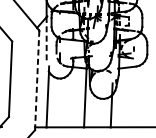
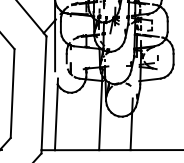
line: (46, 38) -> (55, 45), dashed -> solid
line: (37, 79) -> (44, 93), dashed -> solid

